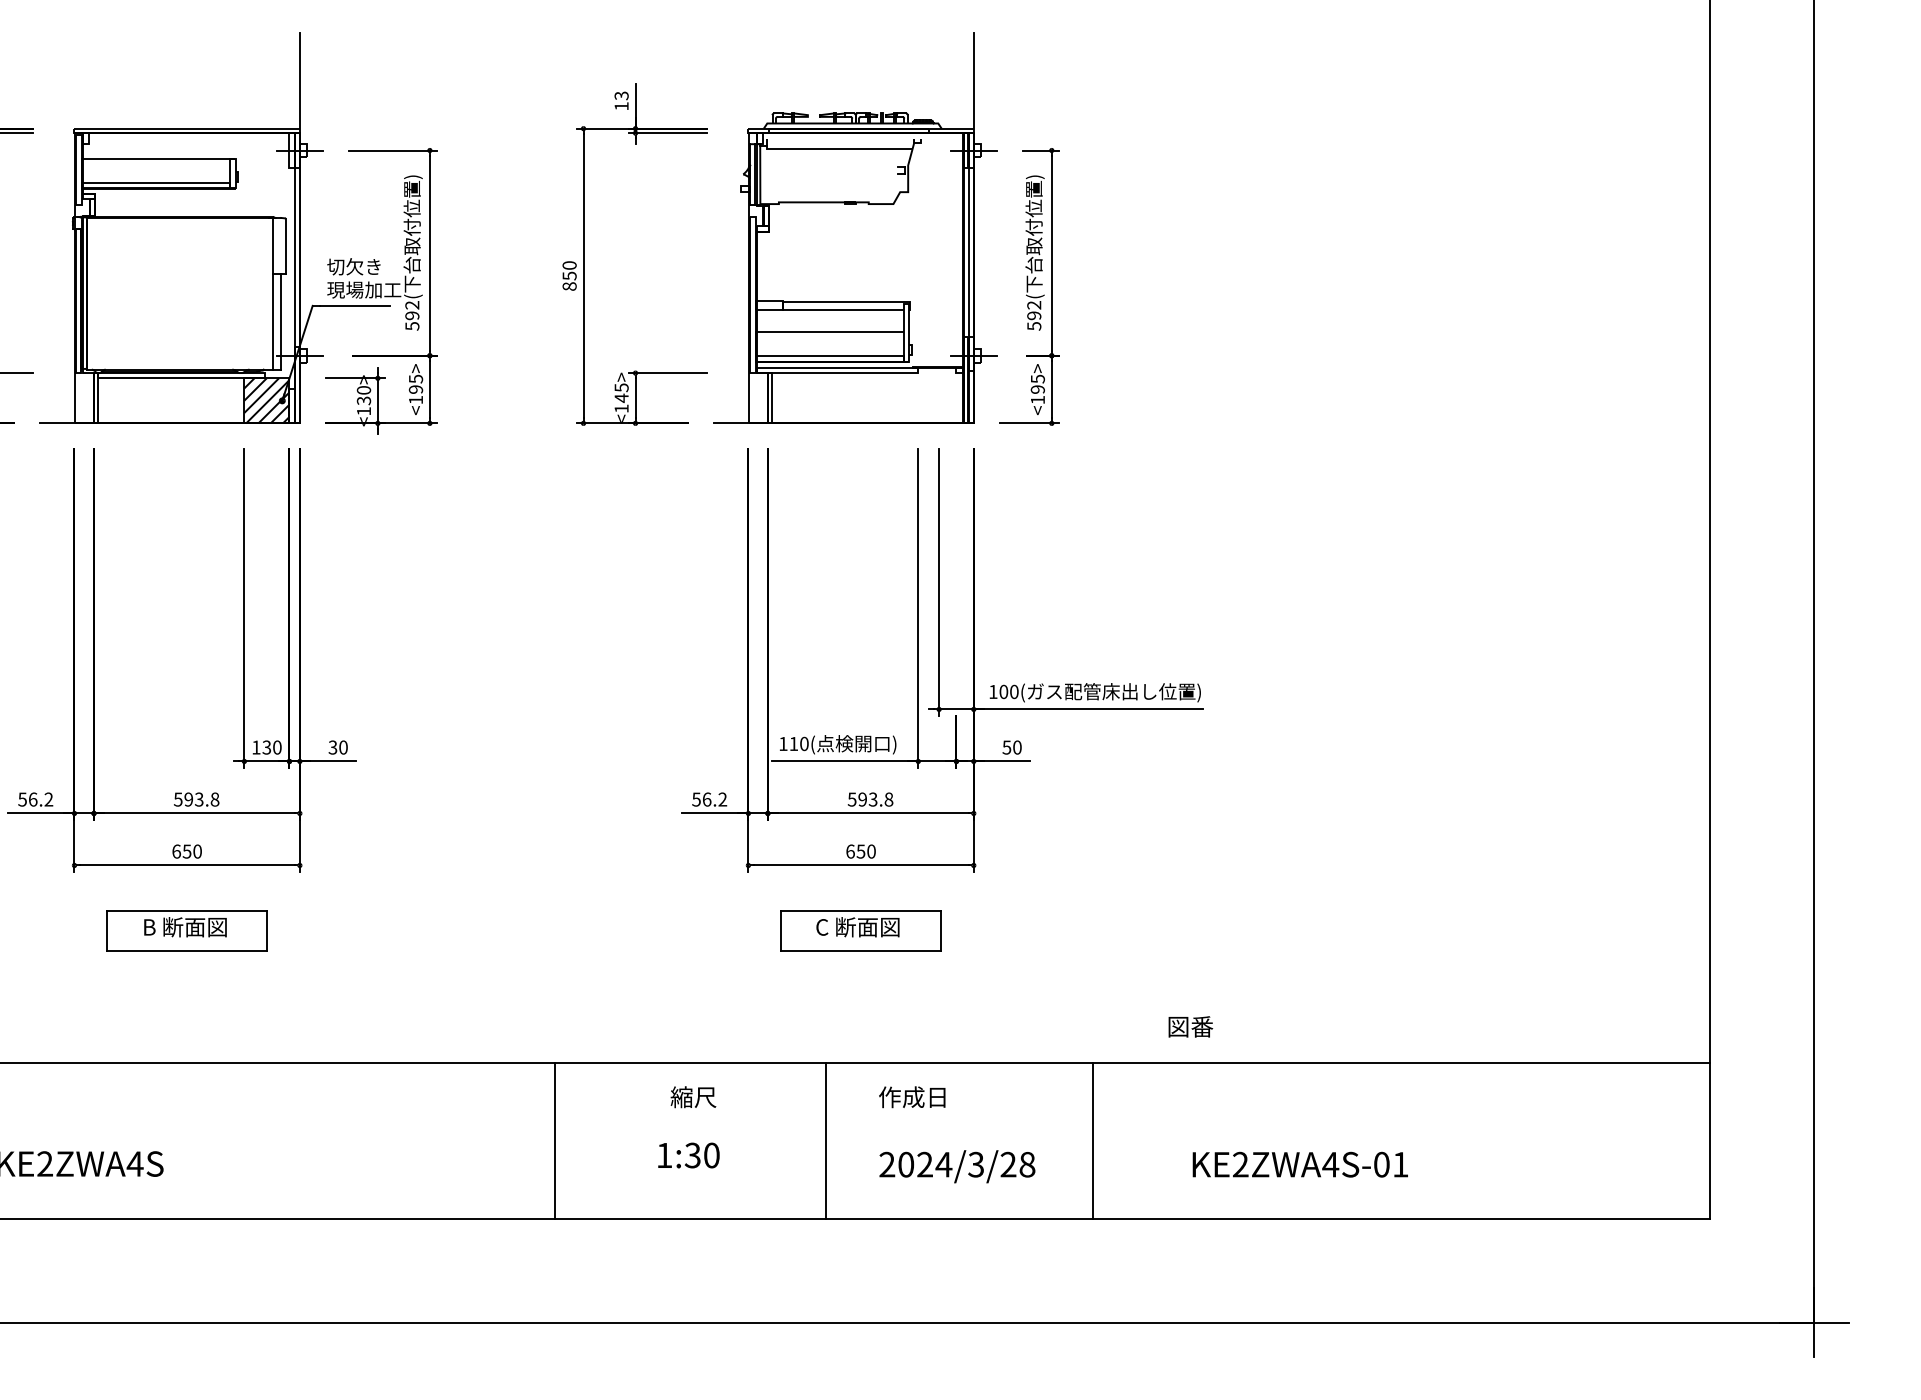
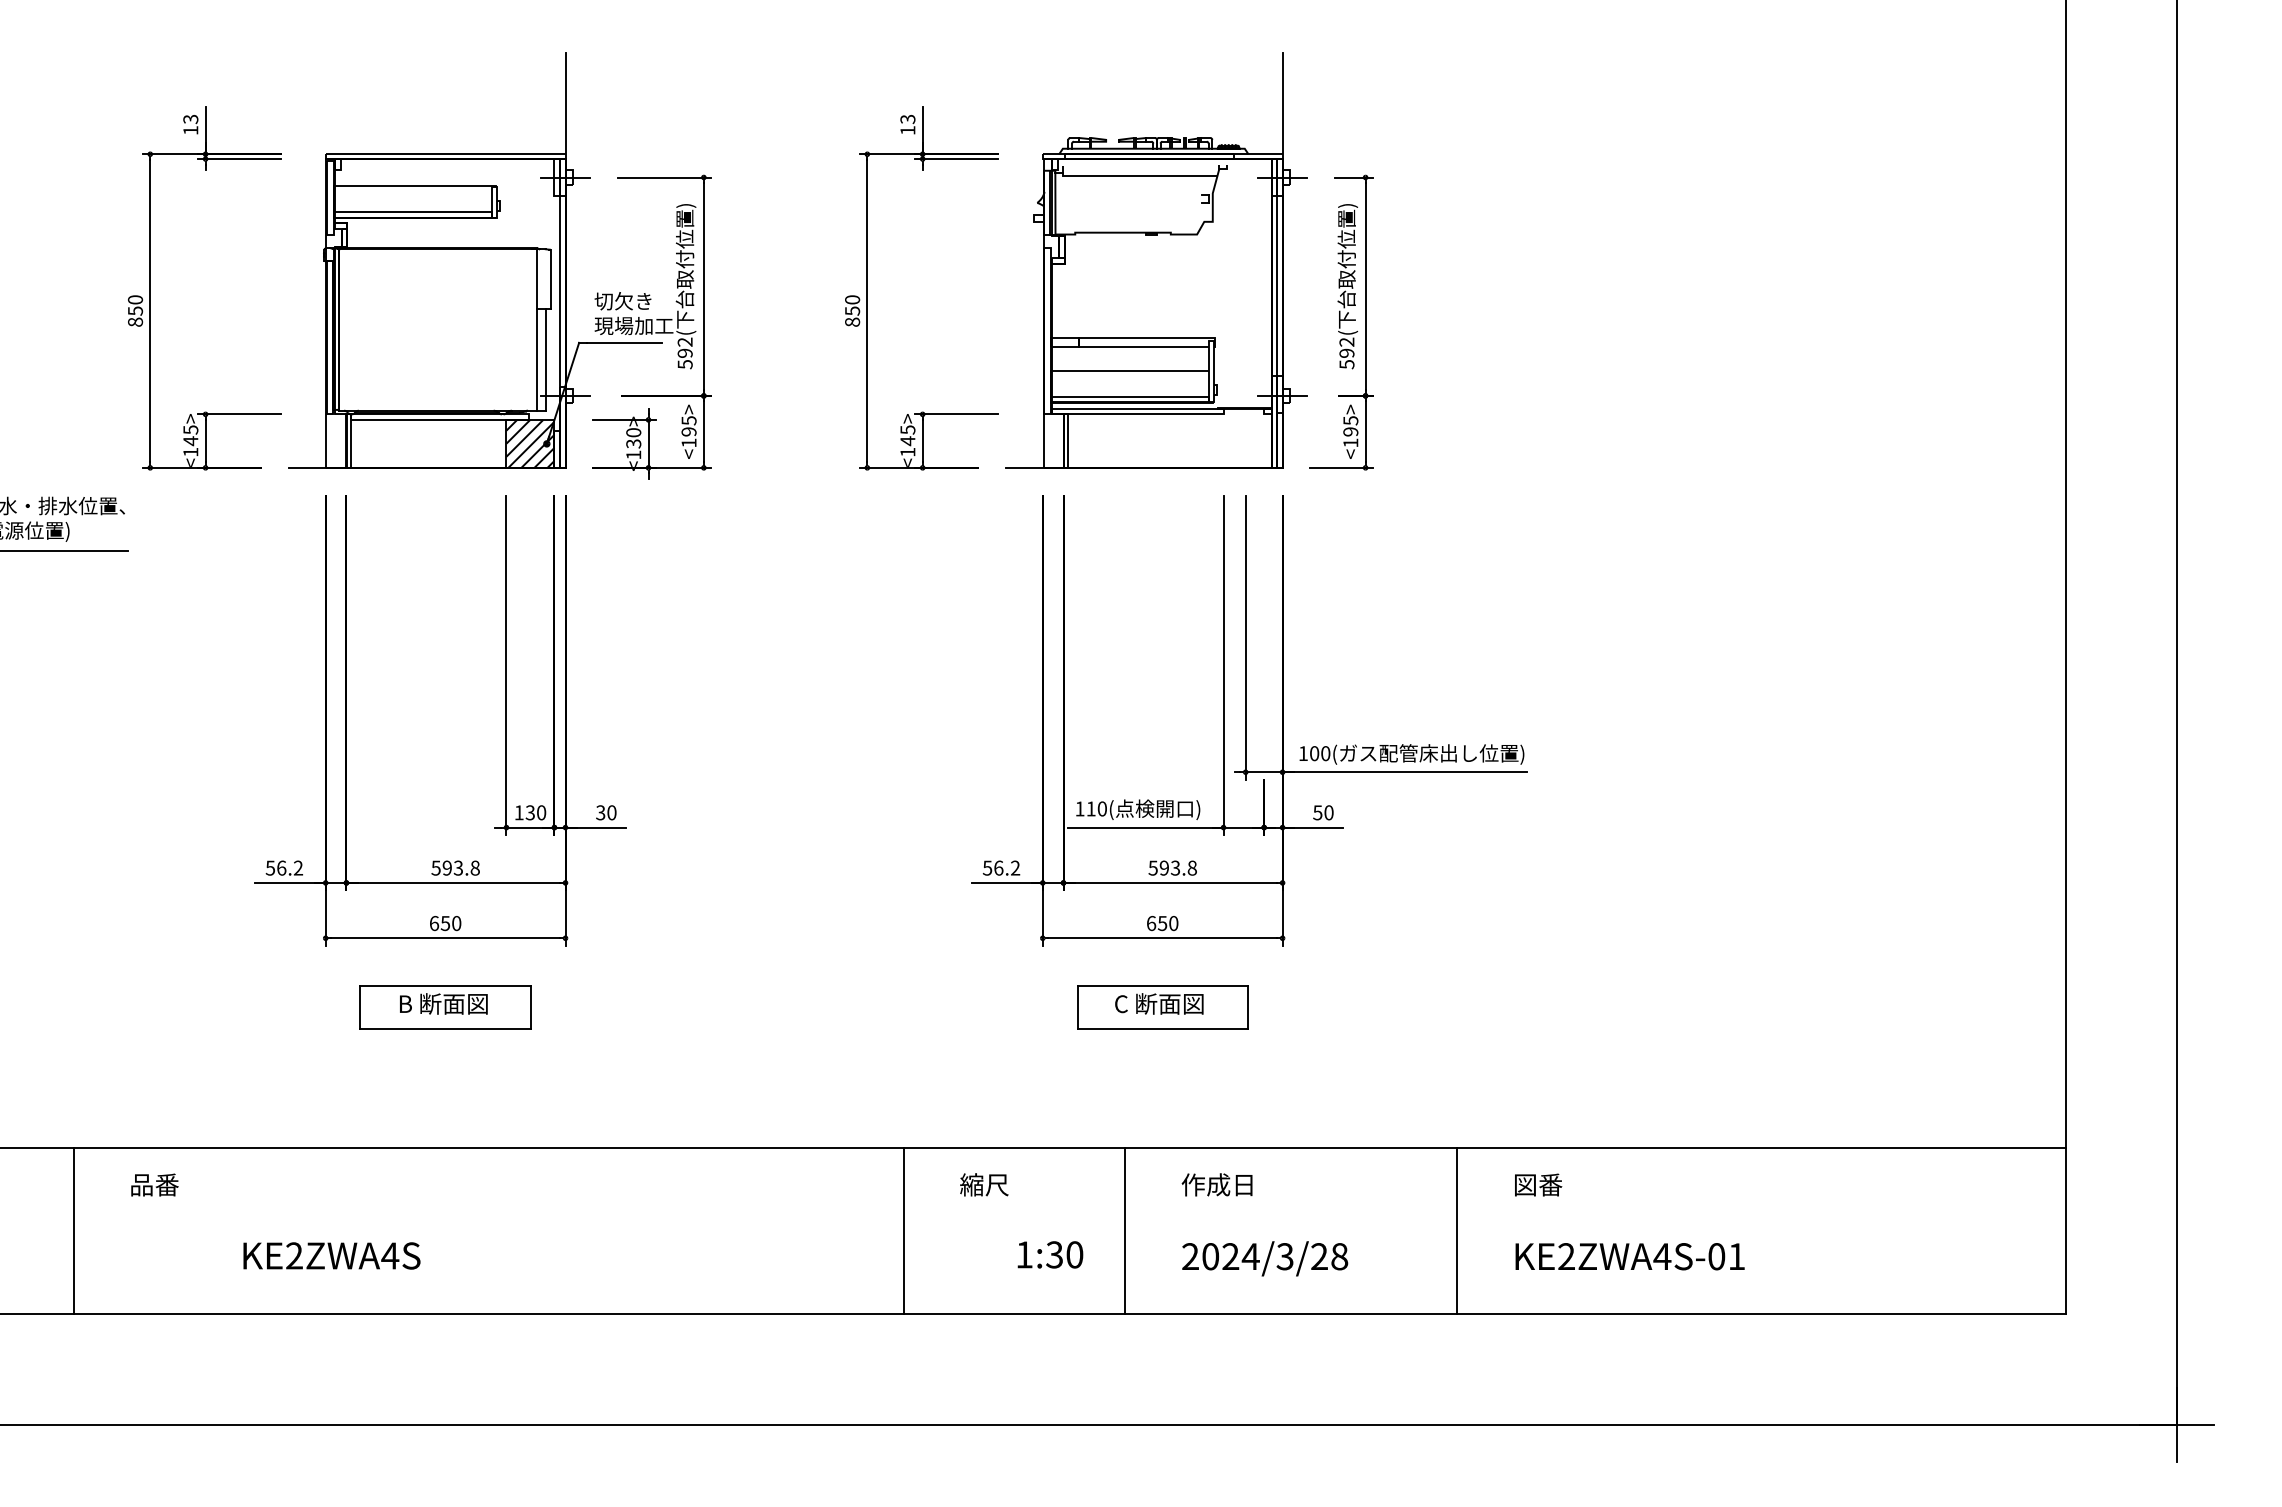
text: (1190, 1026) -> (1538, 1184), moved
line: (554, 1141) -> (903, 1231), moved
line: (1093, 1141) -> (1457, 1231), moved
text: (688, 1155) -> (1050, 1254), moved

